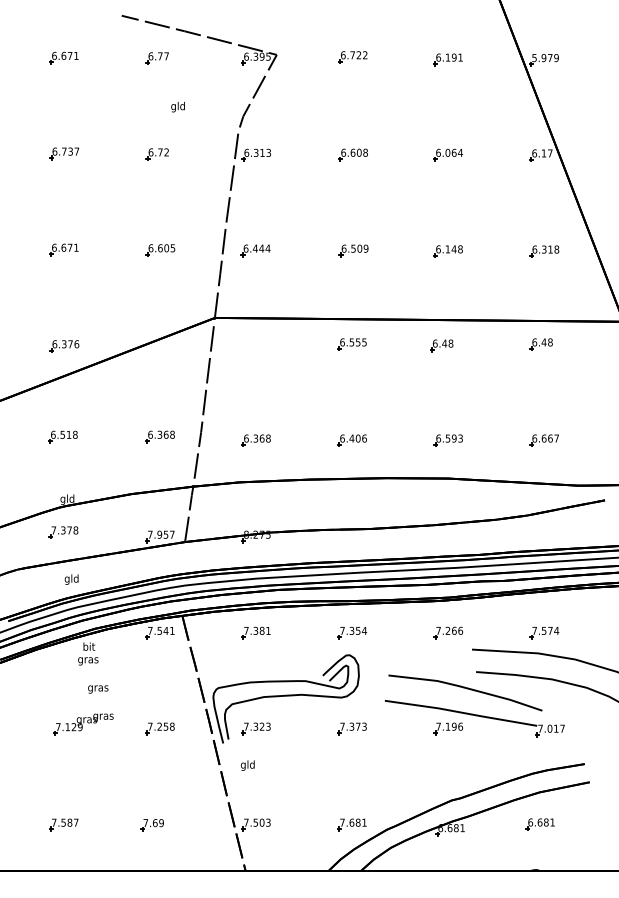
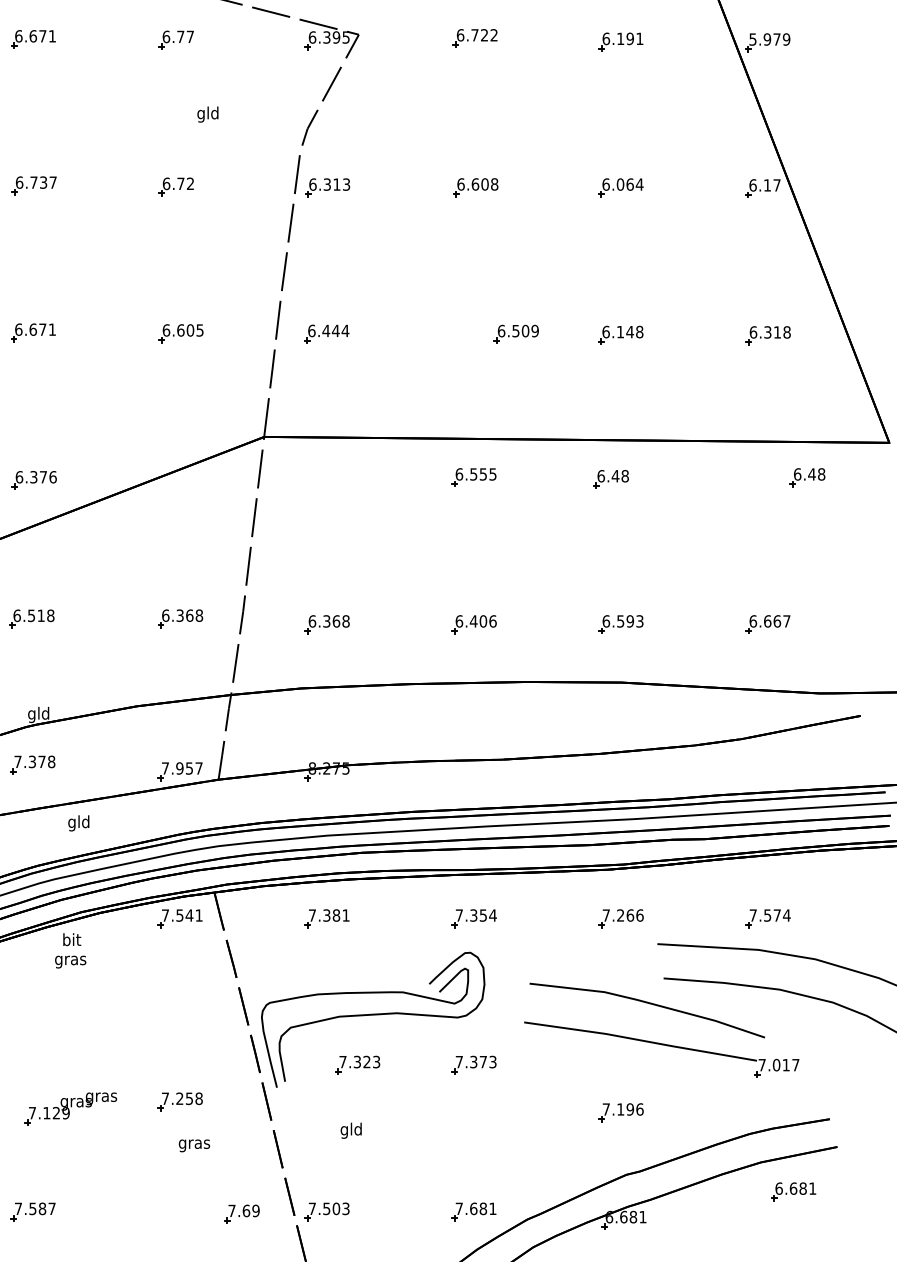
part: (353, 250) -> (515, 333), moved
part: (540, 344) -> (806, 477), moved
text: (71, 579) -> (78, 823), moved
text: (98, 689) -> (194, 1145), moved
part: (83, 724) -> (70, 1109), moved
part: (159, 728) -> (179, 1101), moved
part: (255, 728) -> (356, 1064), moved
part: (448, 728) -> (621, 1112), moved
text: (247, 765) -> (350, 1130), moved
part: (539, 824) -> (792, 1191), moved
part: (151, 825) -> (240, 1214), moved

